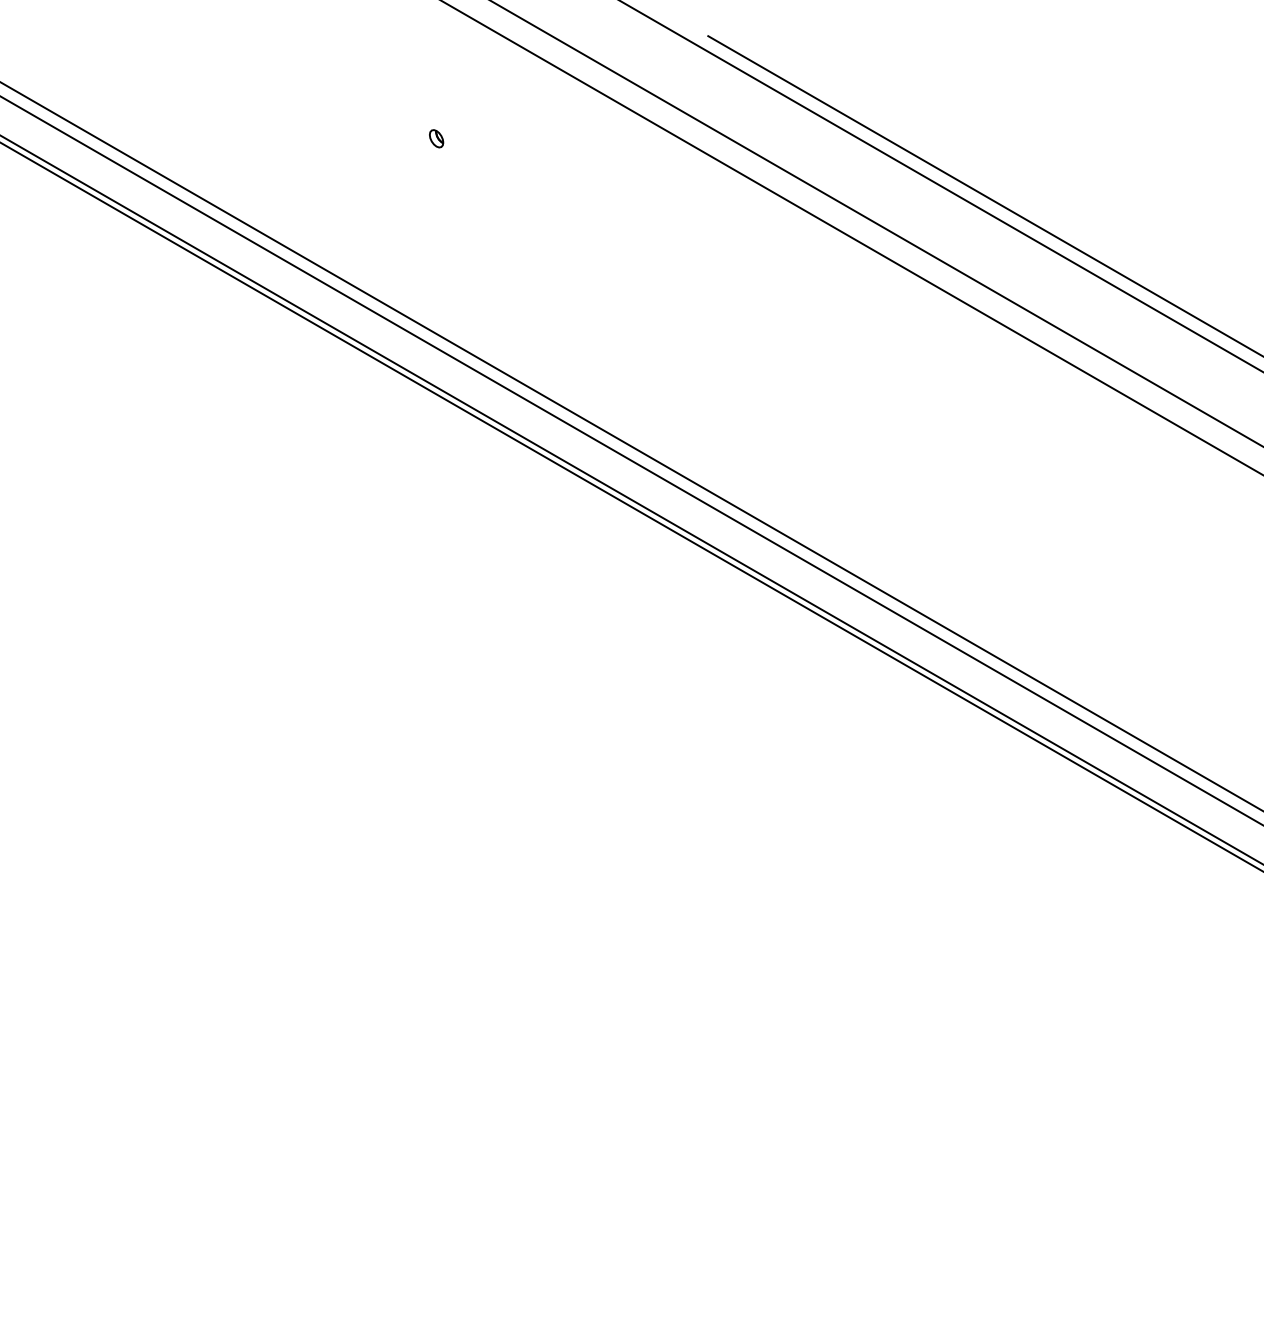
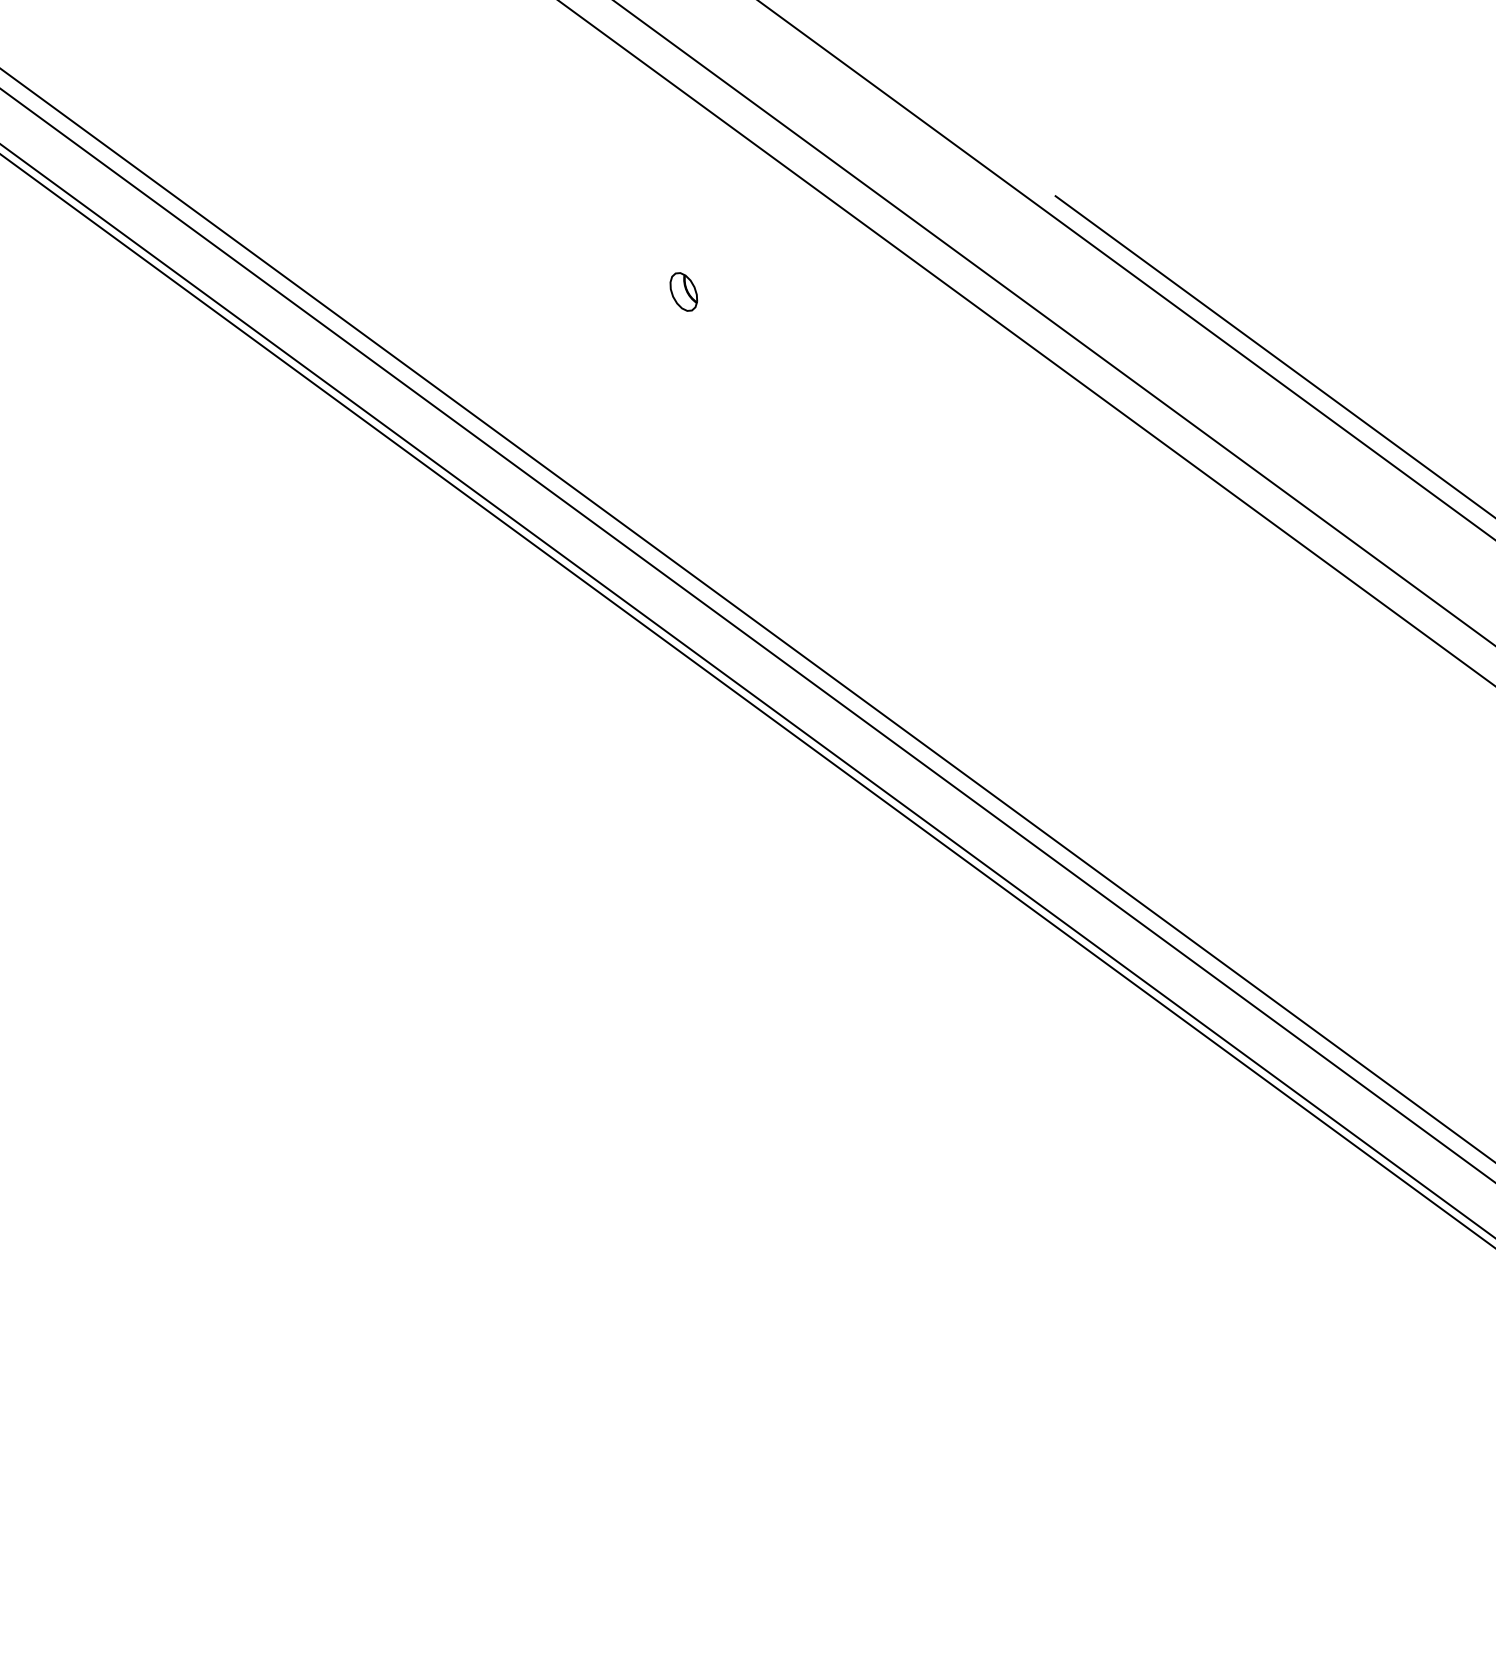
part: (436, 138) -> (684, 291), size x1.6

